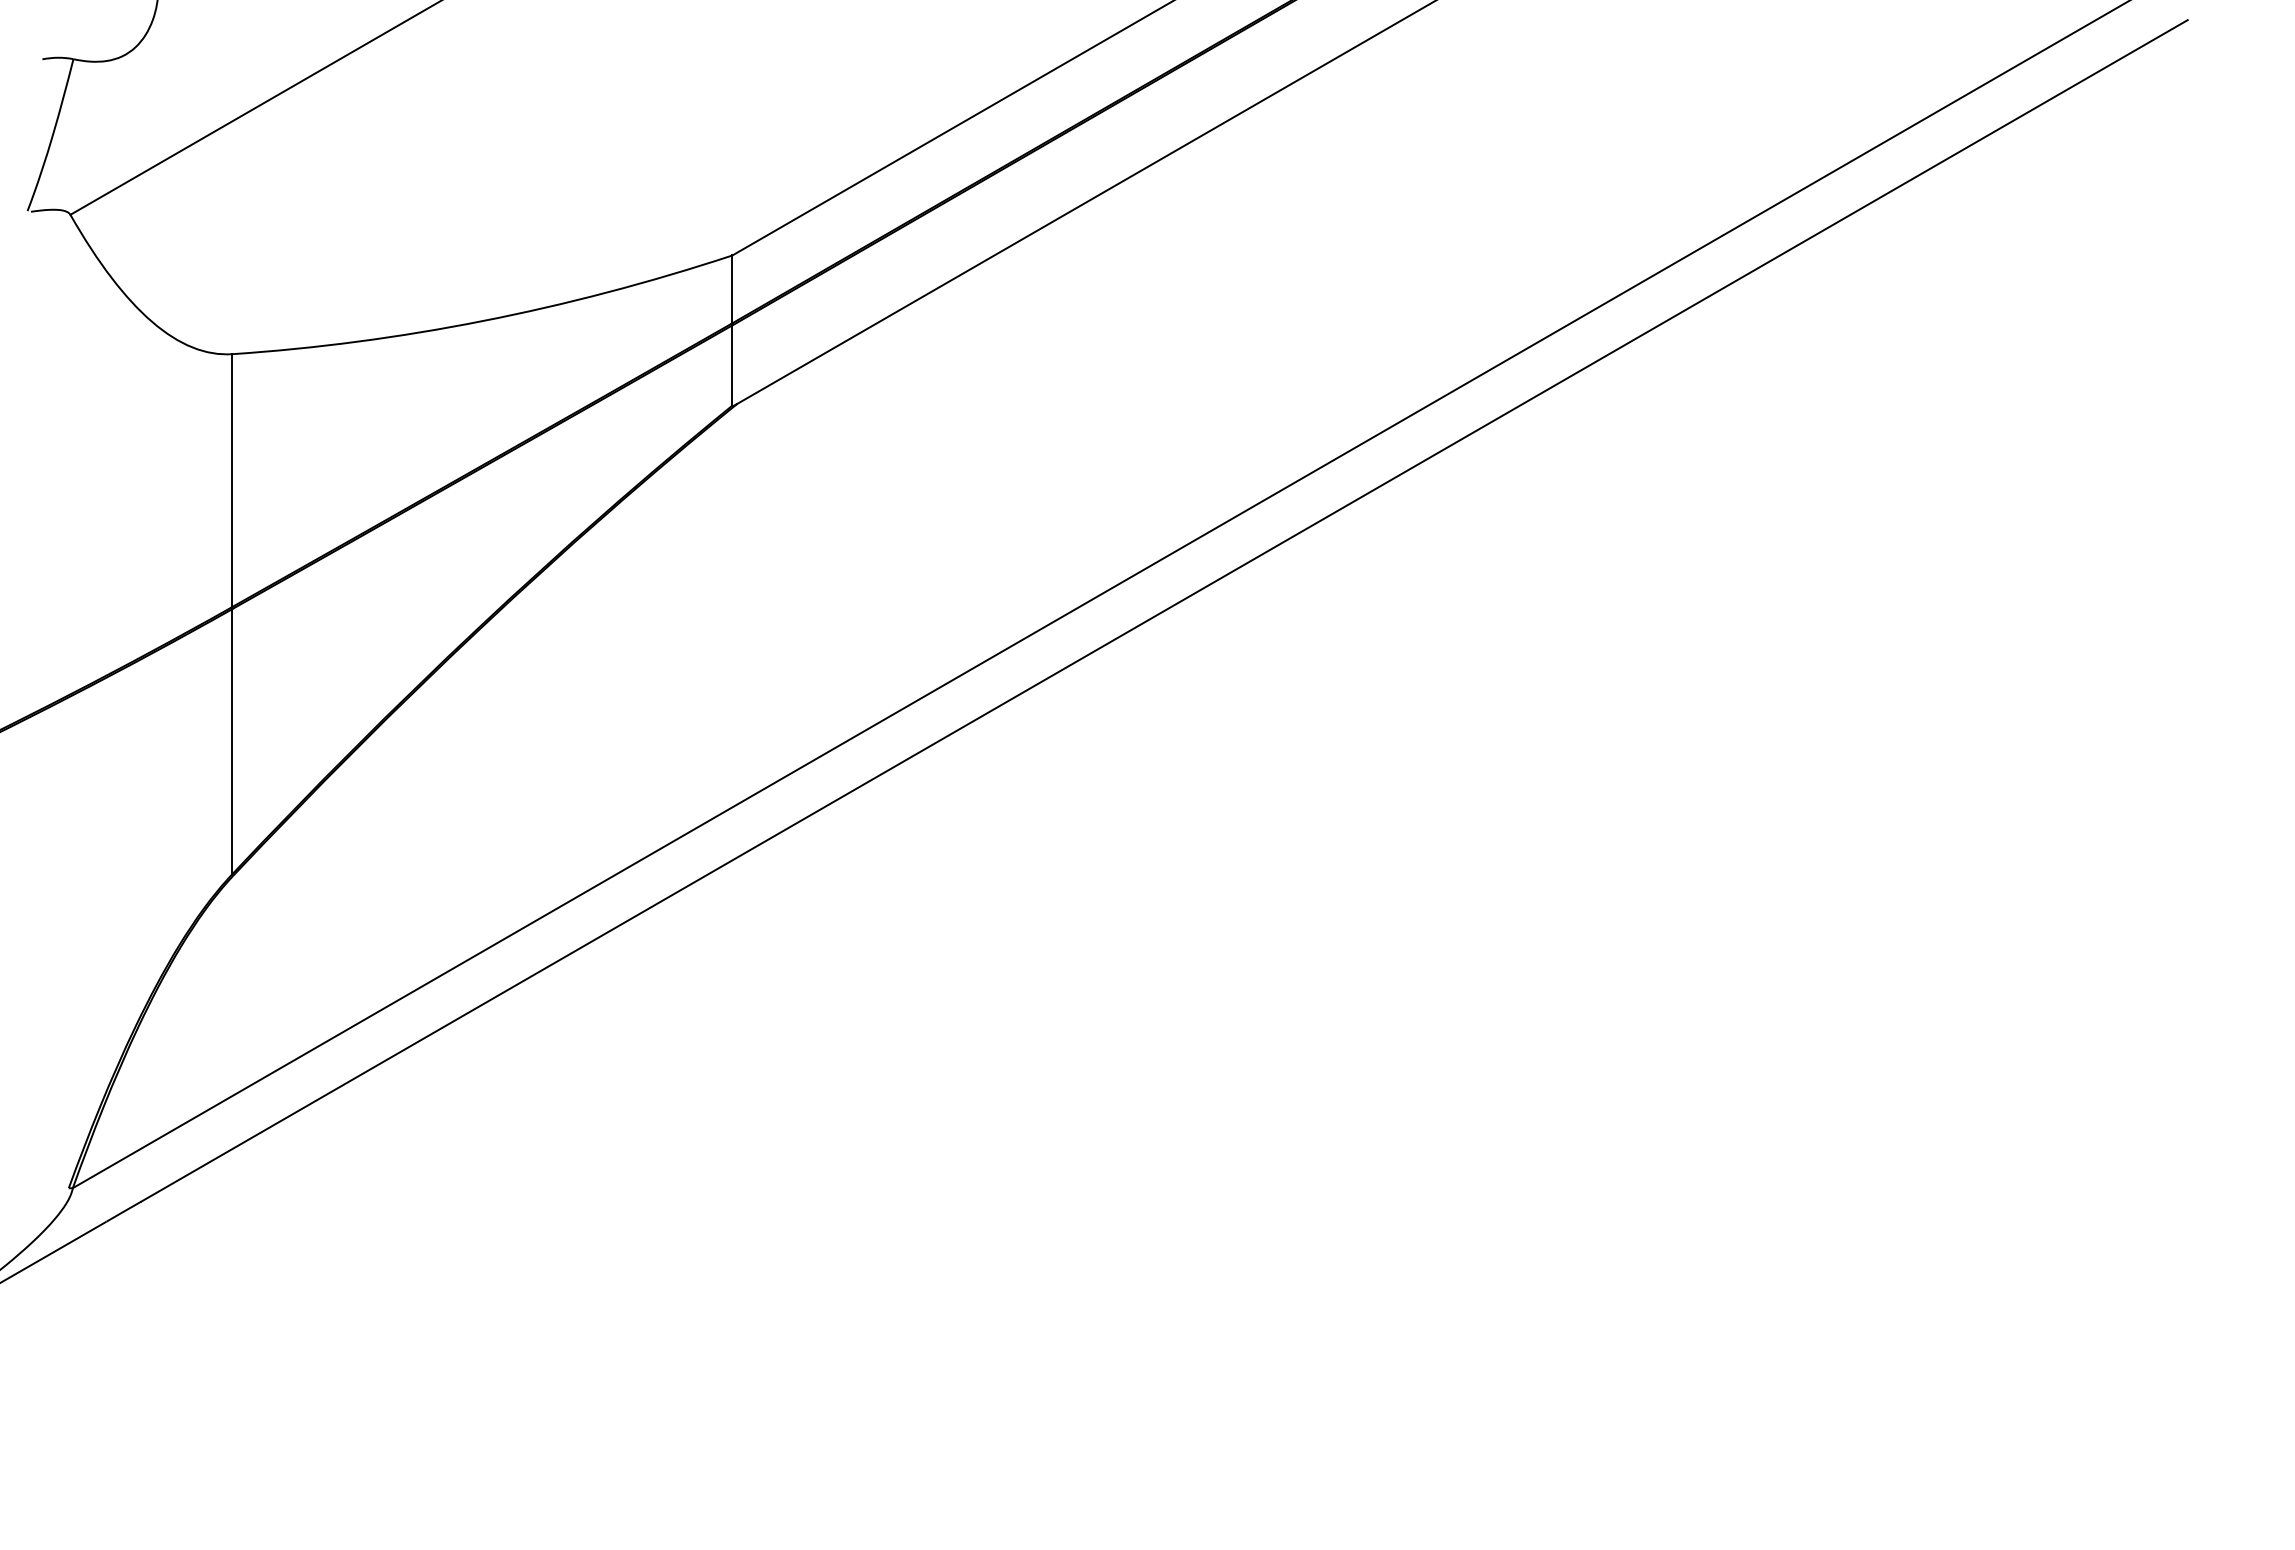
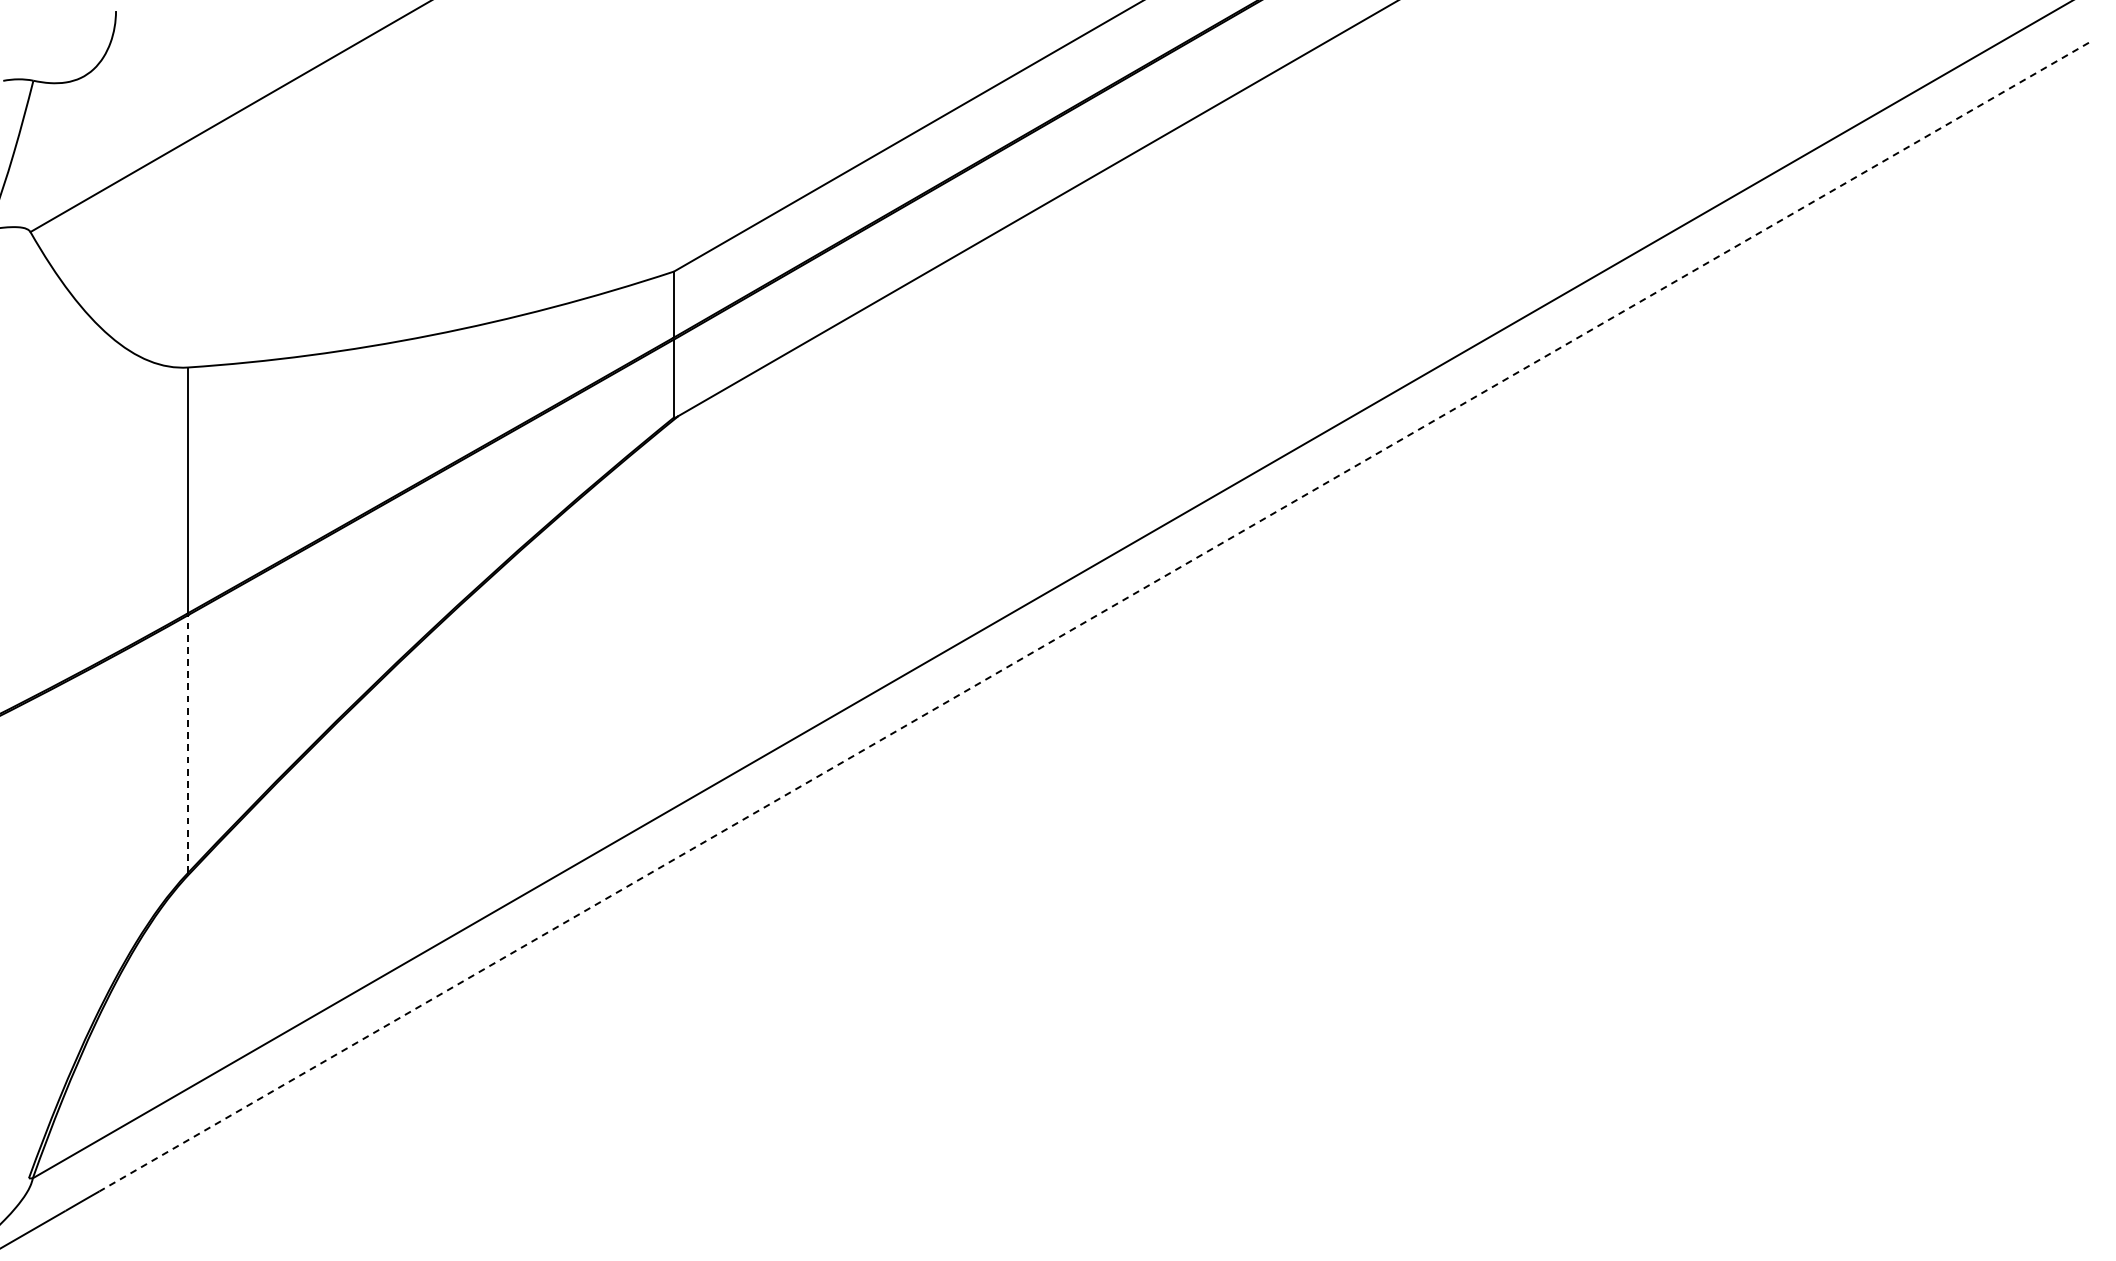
line: (1164, 611) -> (1094, 617), solid -> dashed
line: (232, 741) -> (188, 744), solid -> dashed

